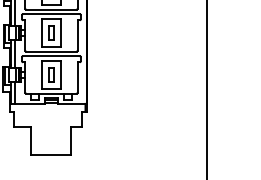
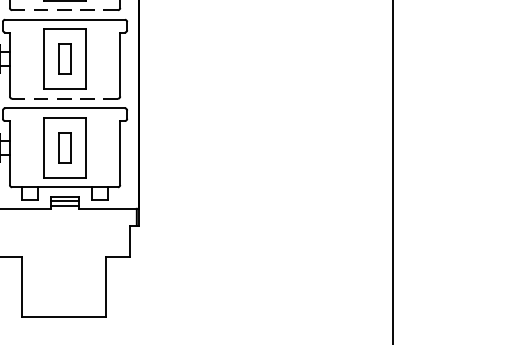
line: (50, 9) -> (63, 9), solid -> dashed
line: (50, 51) -> (63, 98), solid -> dashed

